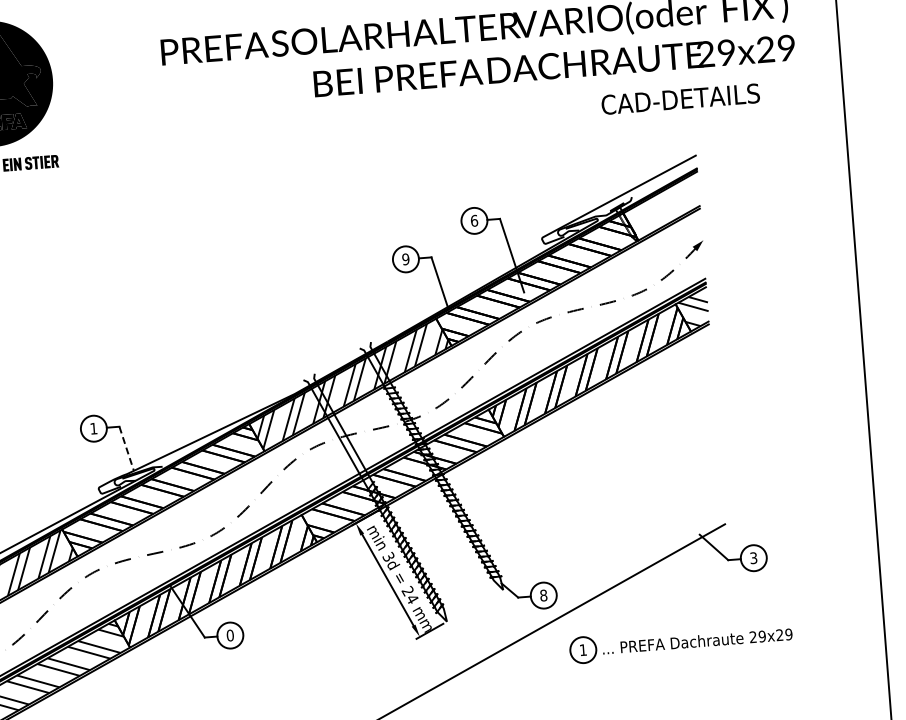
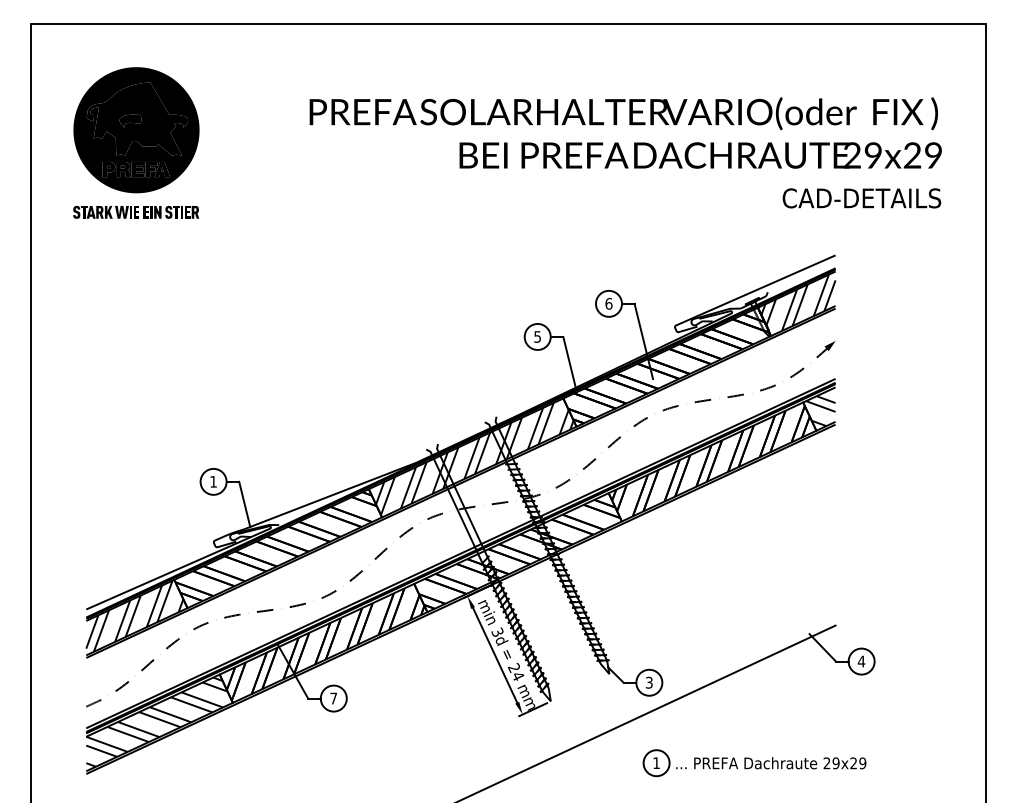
text: (680, 99) -> (861, 198), moved
hatch: (663, 204) -> (798, 302), added
text: (405, 258) -> (537, 336), 9 -> 5
line: (126, 448) -> (244, 504), dashed -> solid
text: (753, 558) -> (861, 661), 3 -> 4
text: (542, 595) -> (648, 682), 8 -> 3
text: (230, 635) -> (333, 698), 0 -> 7
part: (680, 642) -> (754, 763), moved

